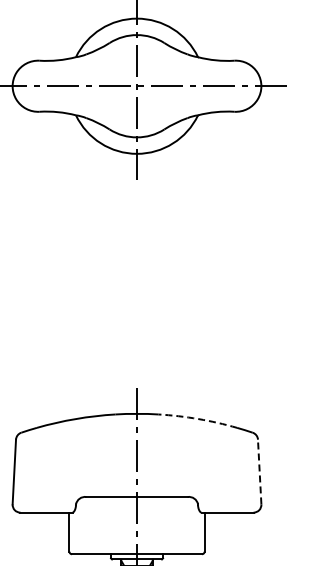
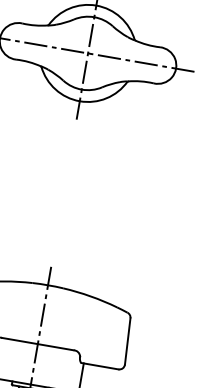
arc: (198, 419) -> (90, 296), dashed -> solid
line: (259, 471) -> (127, 341), dashed -> solid

